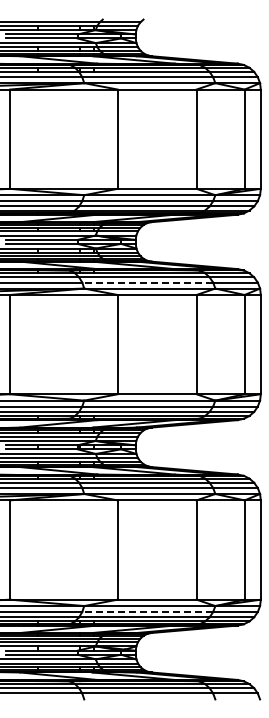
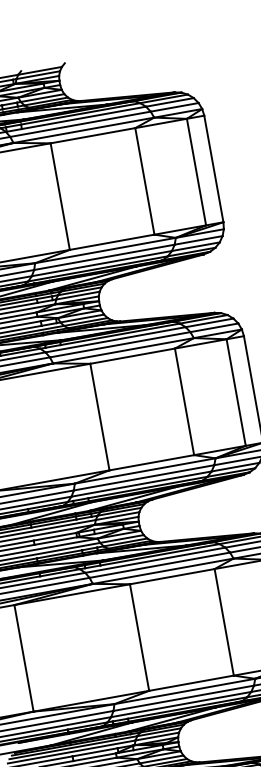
line: (147, 282) -> (119, 344), dashed -> solid
line: (147, 612) -> (183, 698), dashed -> solid

